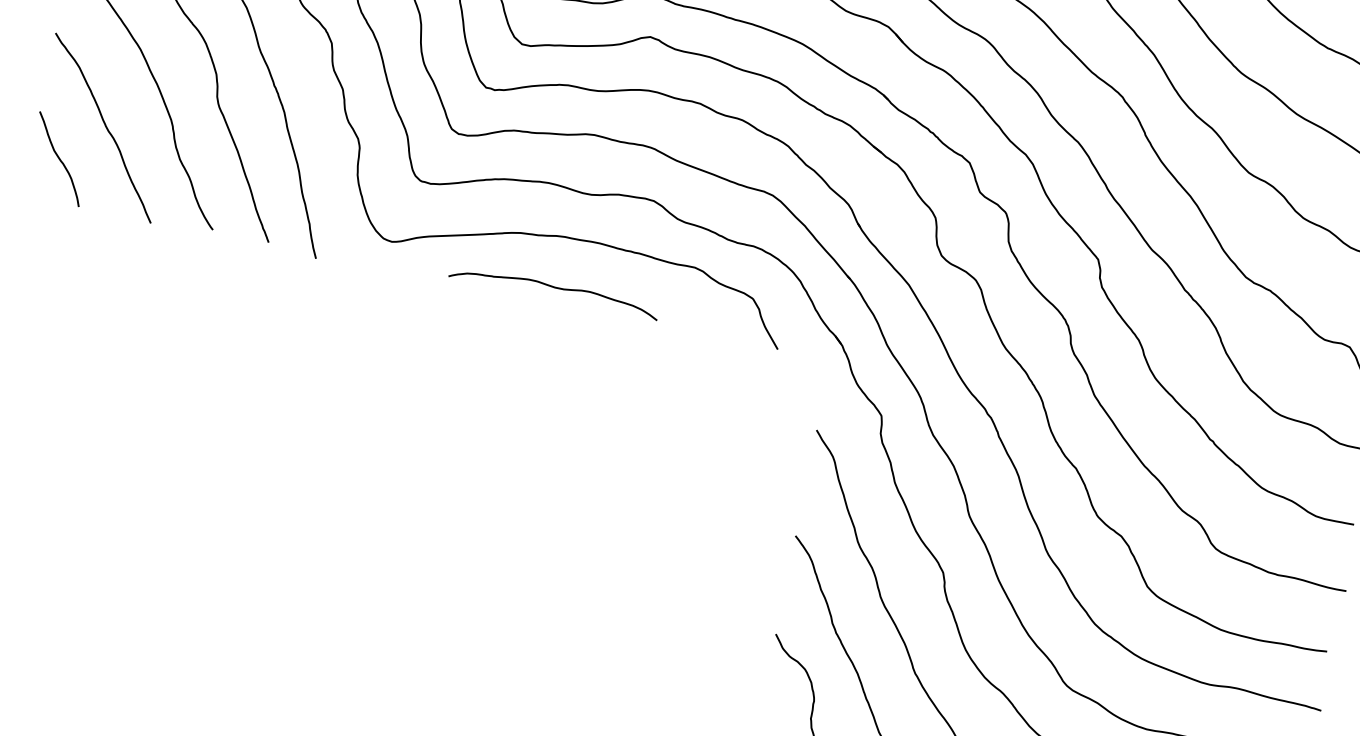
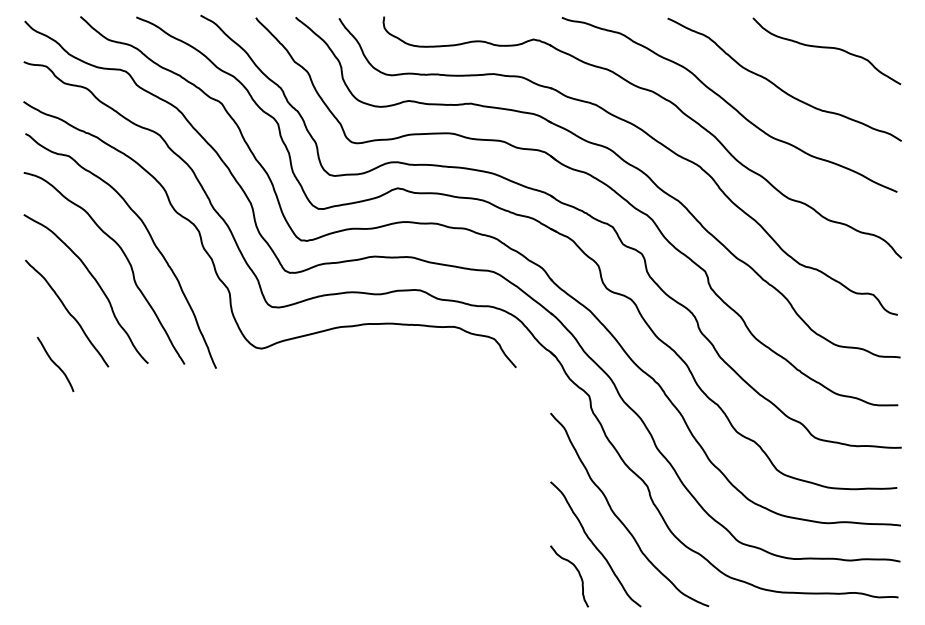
curve: (59, 157) -> (55, 363), moved
curve: (555, 288) -> (369, 357), removed

